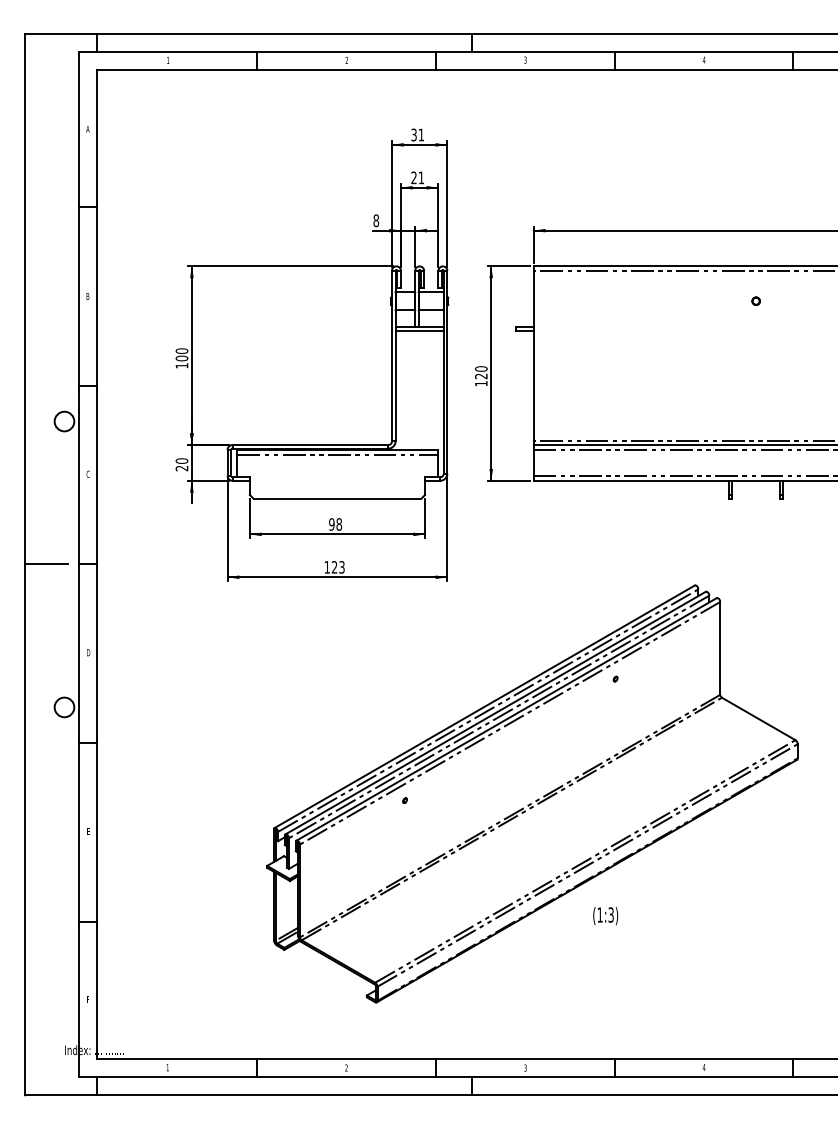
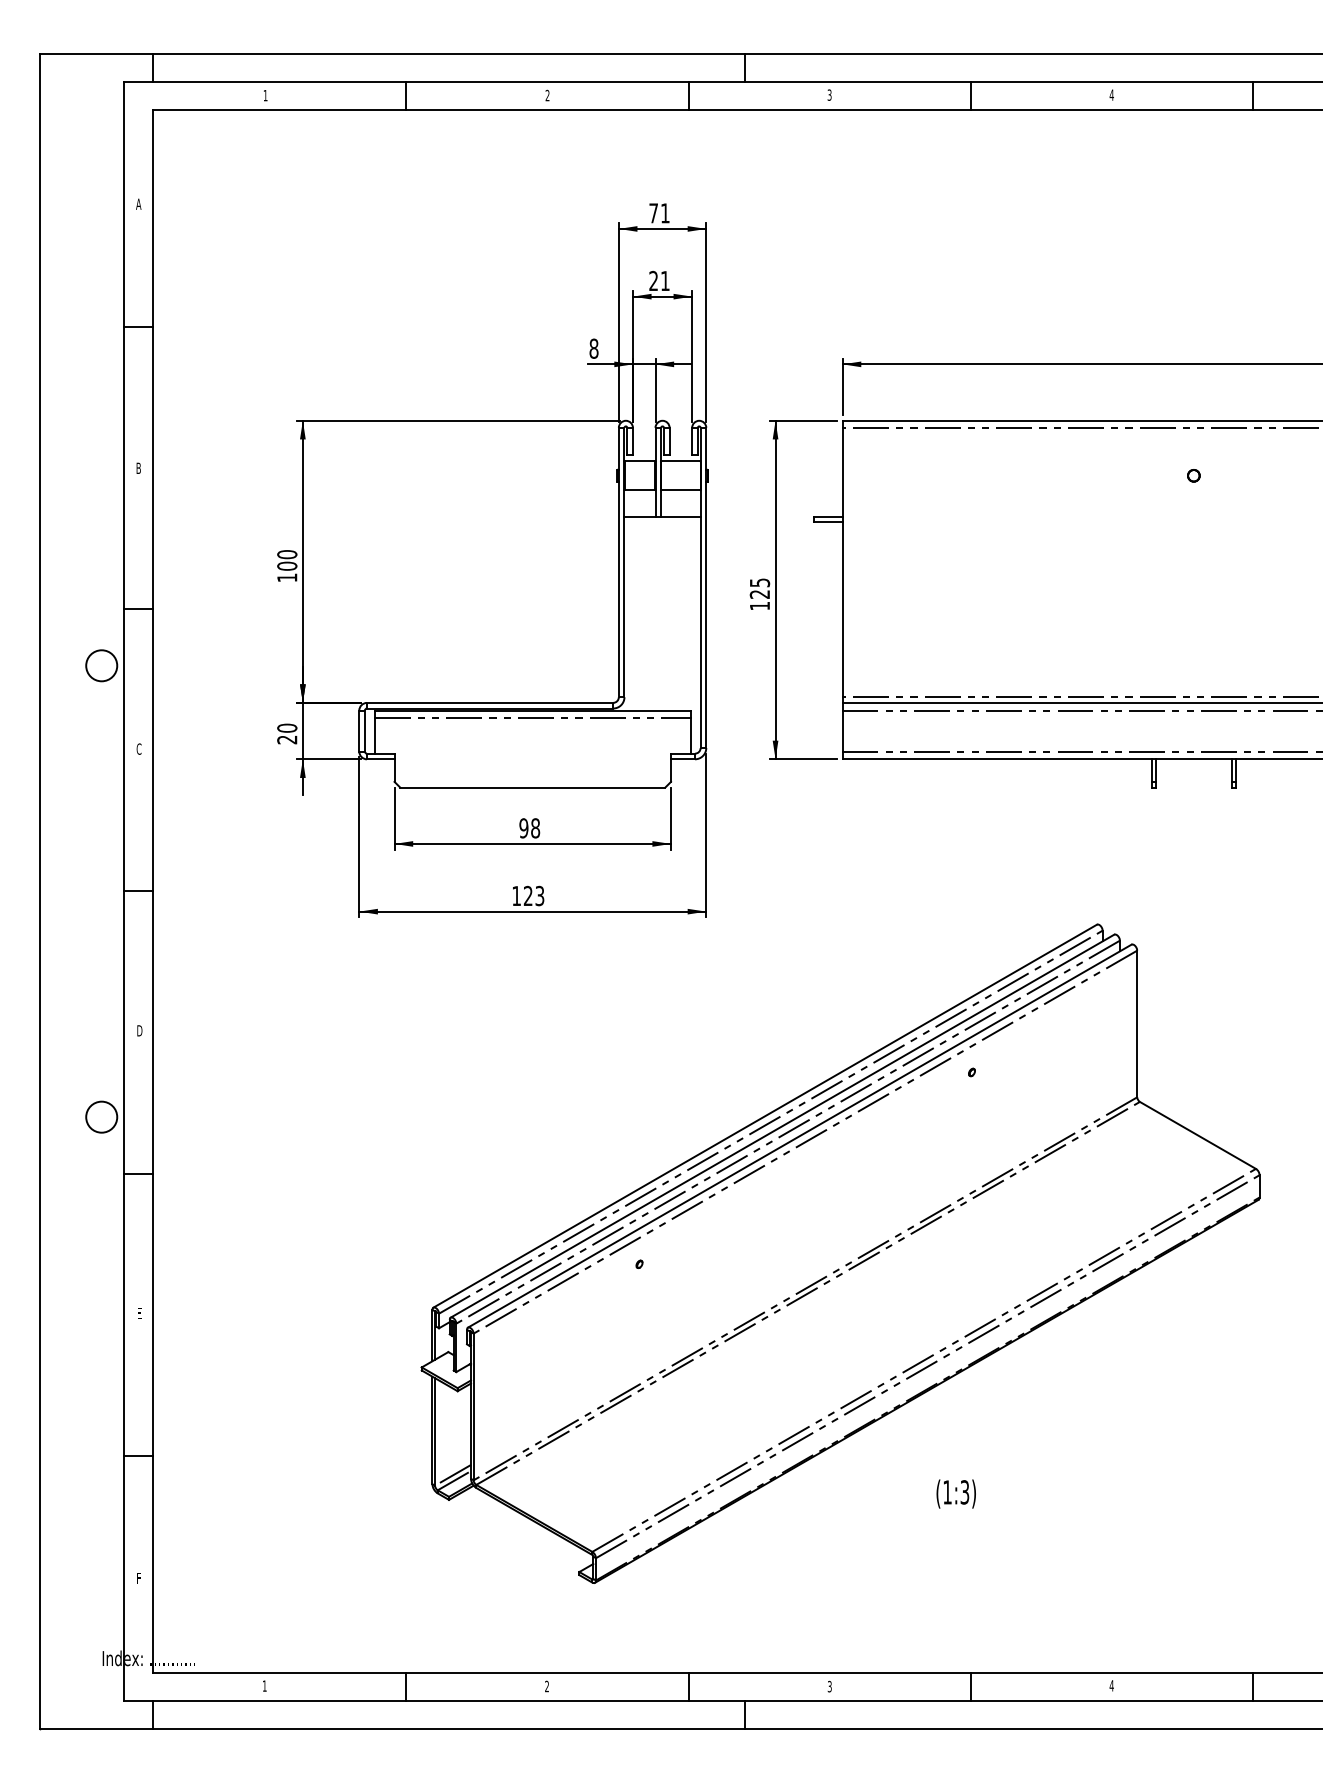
text: (413, 134) -> (652, 212), 31 -> 71
line: (419, 330) -> (662, 522), removed
text: (481, 368) -> (760, 582), 120 -> 125
line: (46, 564) -> (73, 891), removed
text: (605, 916) -> (955, 1494), moved

